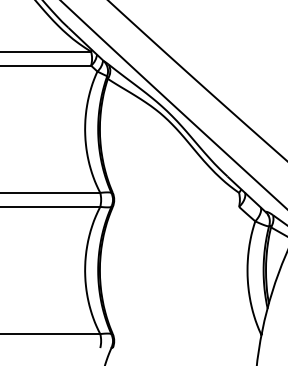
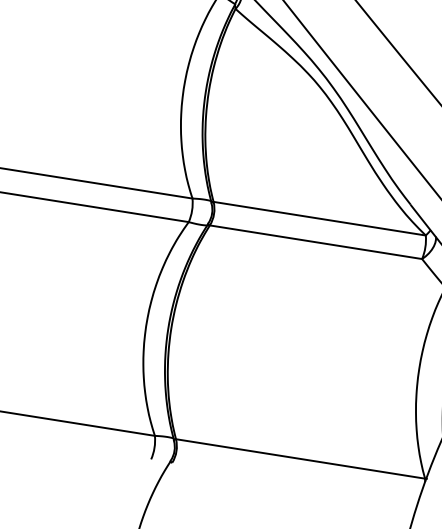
line: (175, 192) -> (319, 217), added
line: (175, 206) -> (315, 241), added
line: (186, 334) -> (299, 459), added

